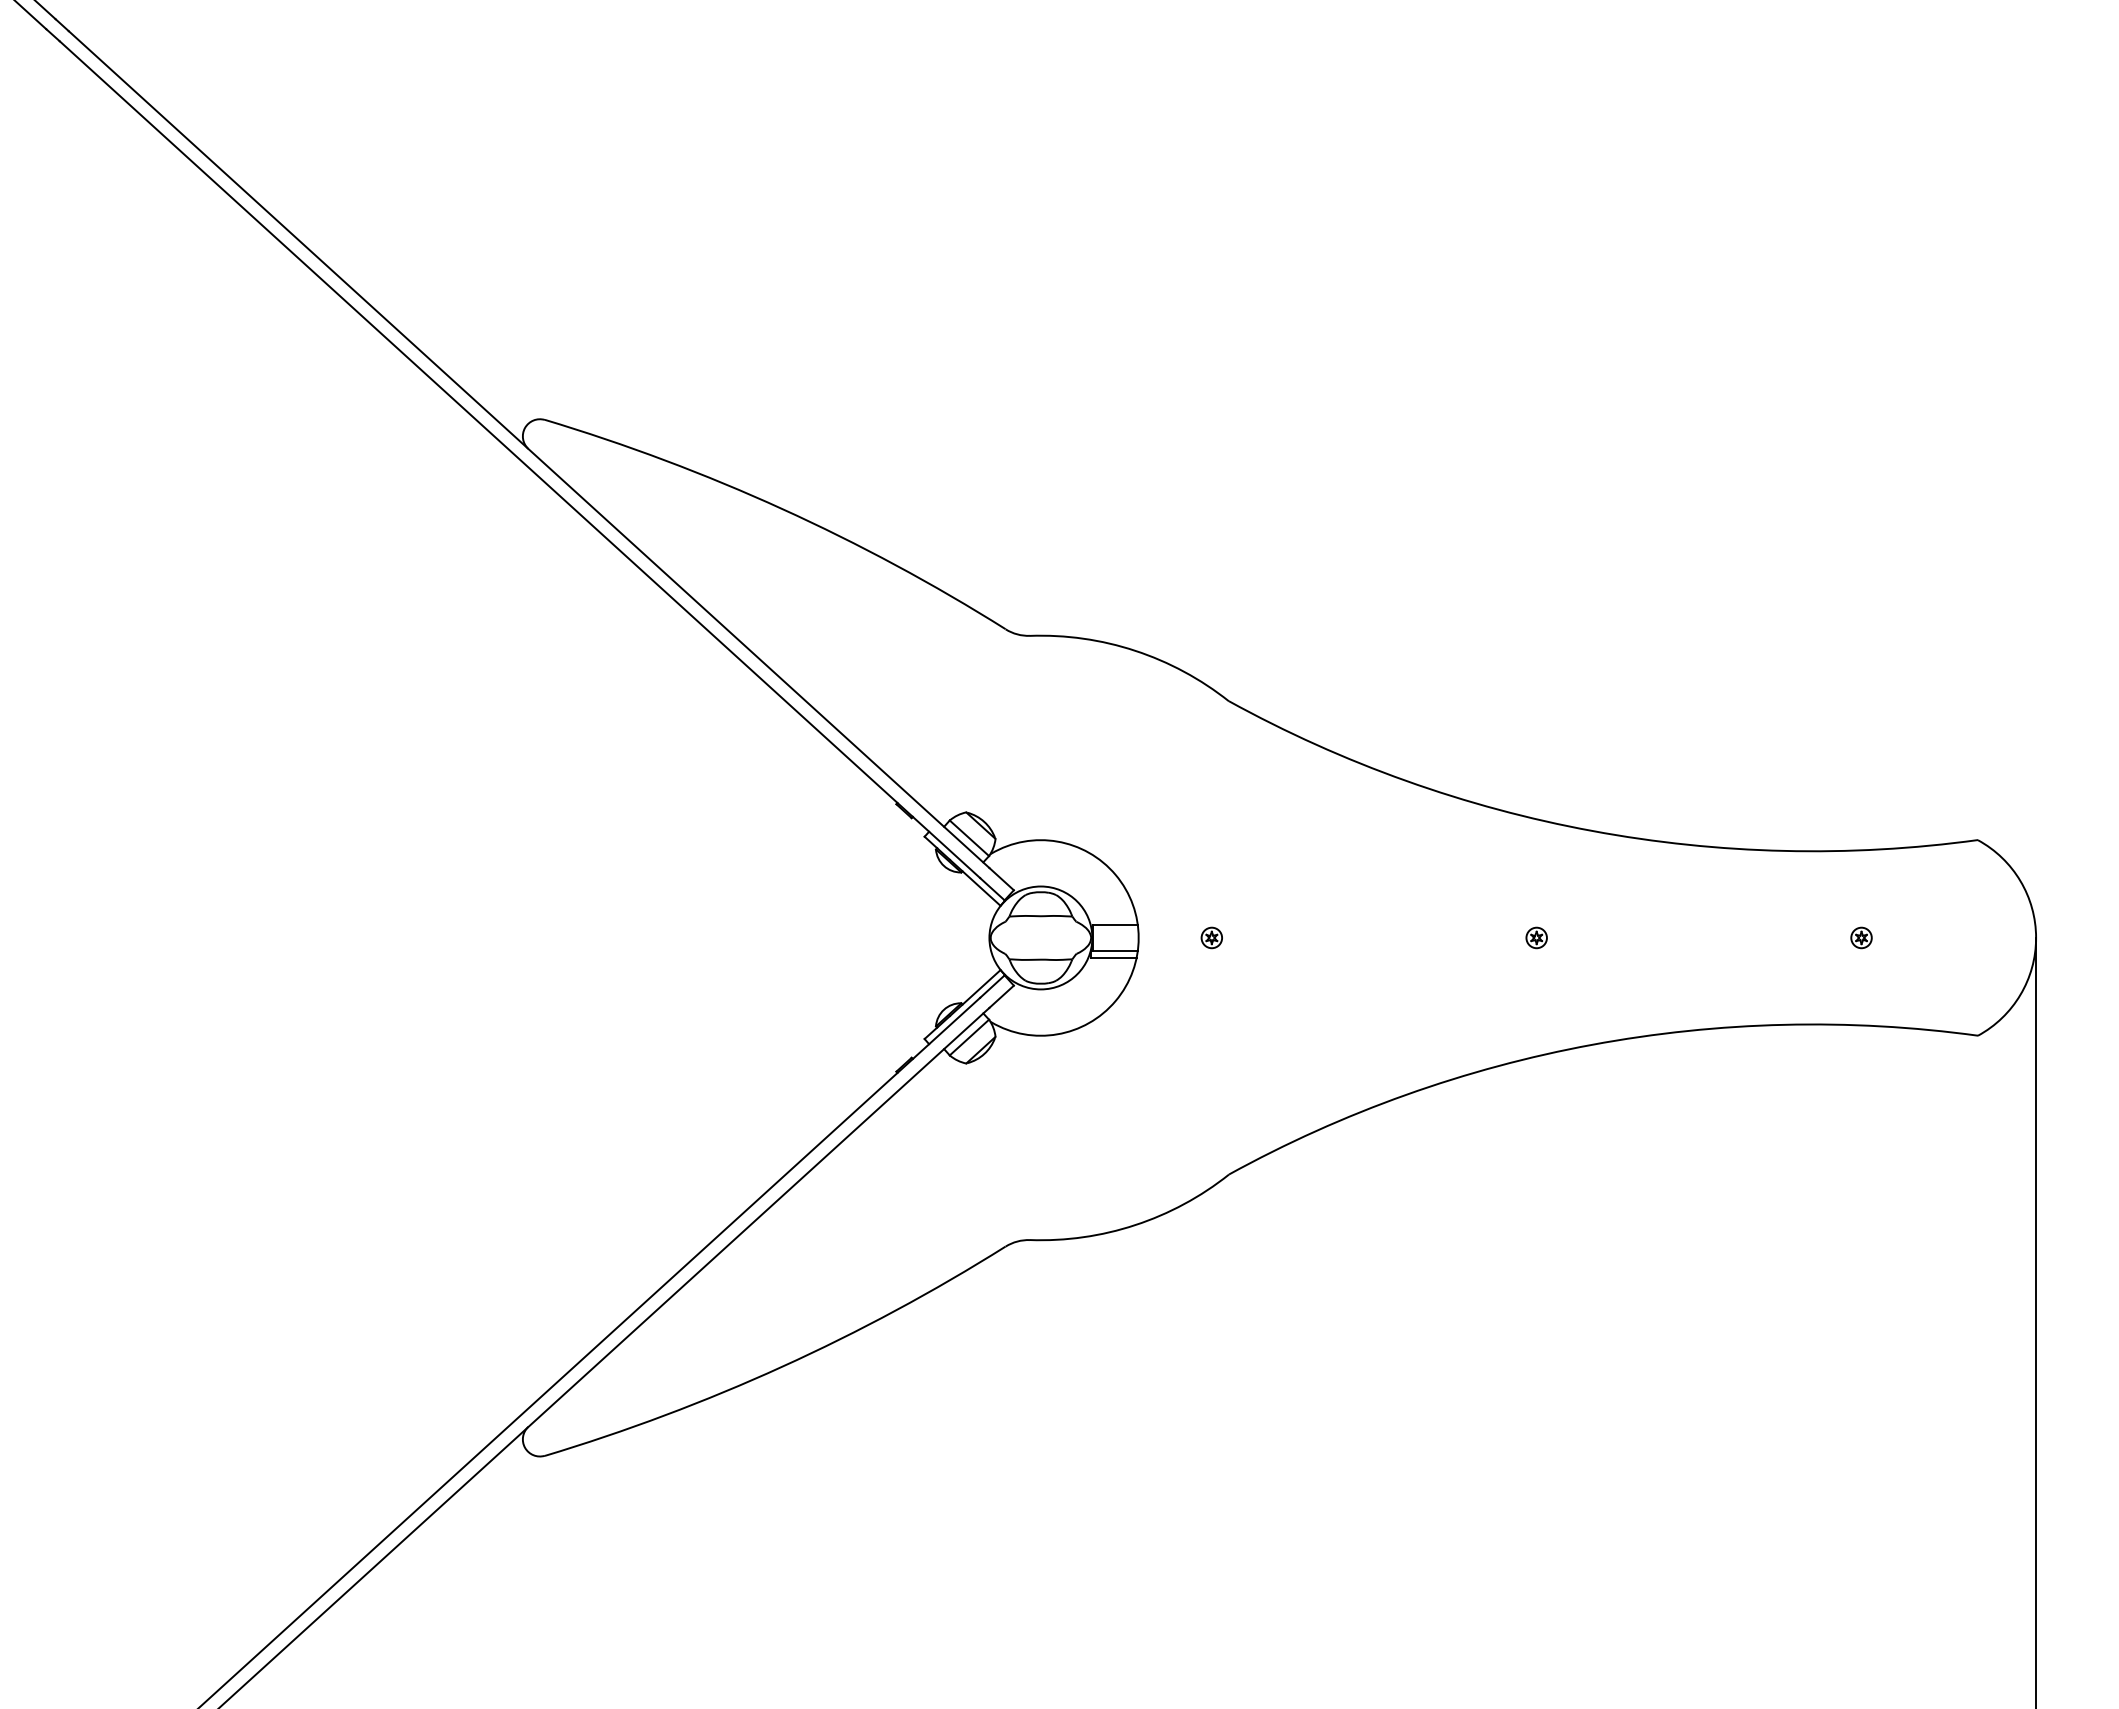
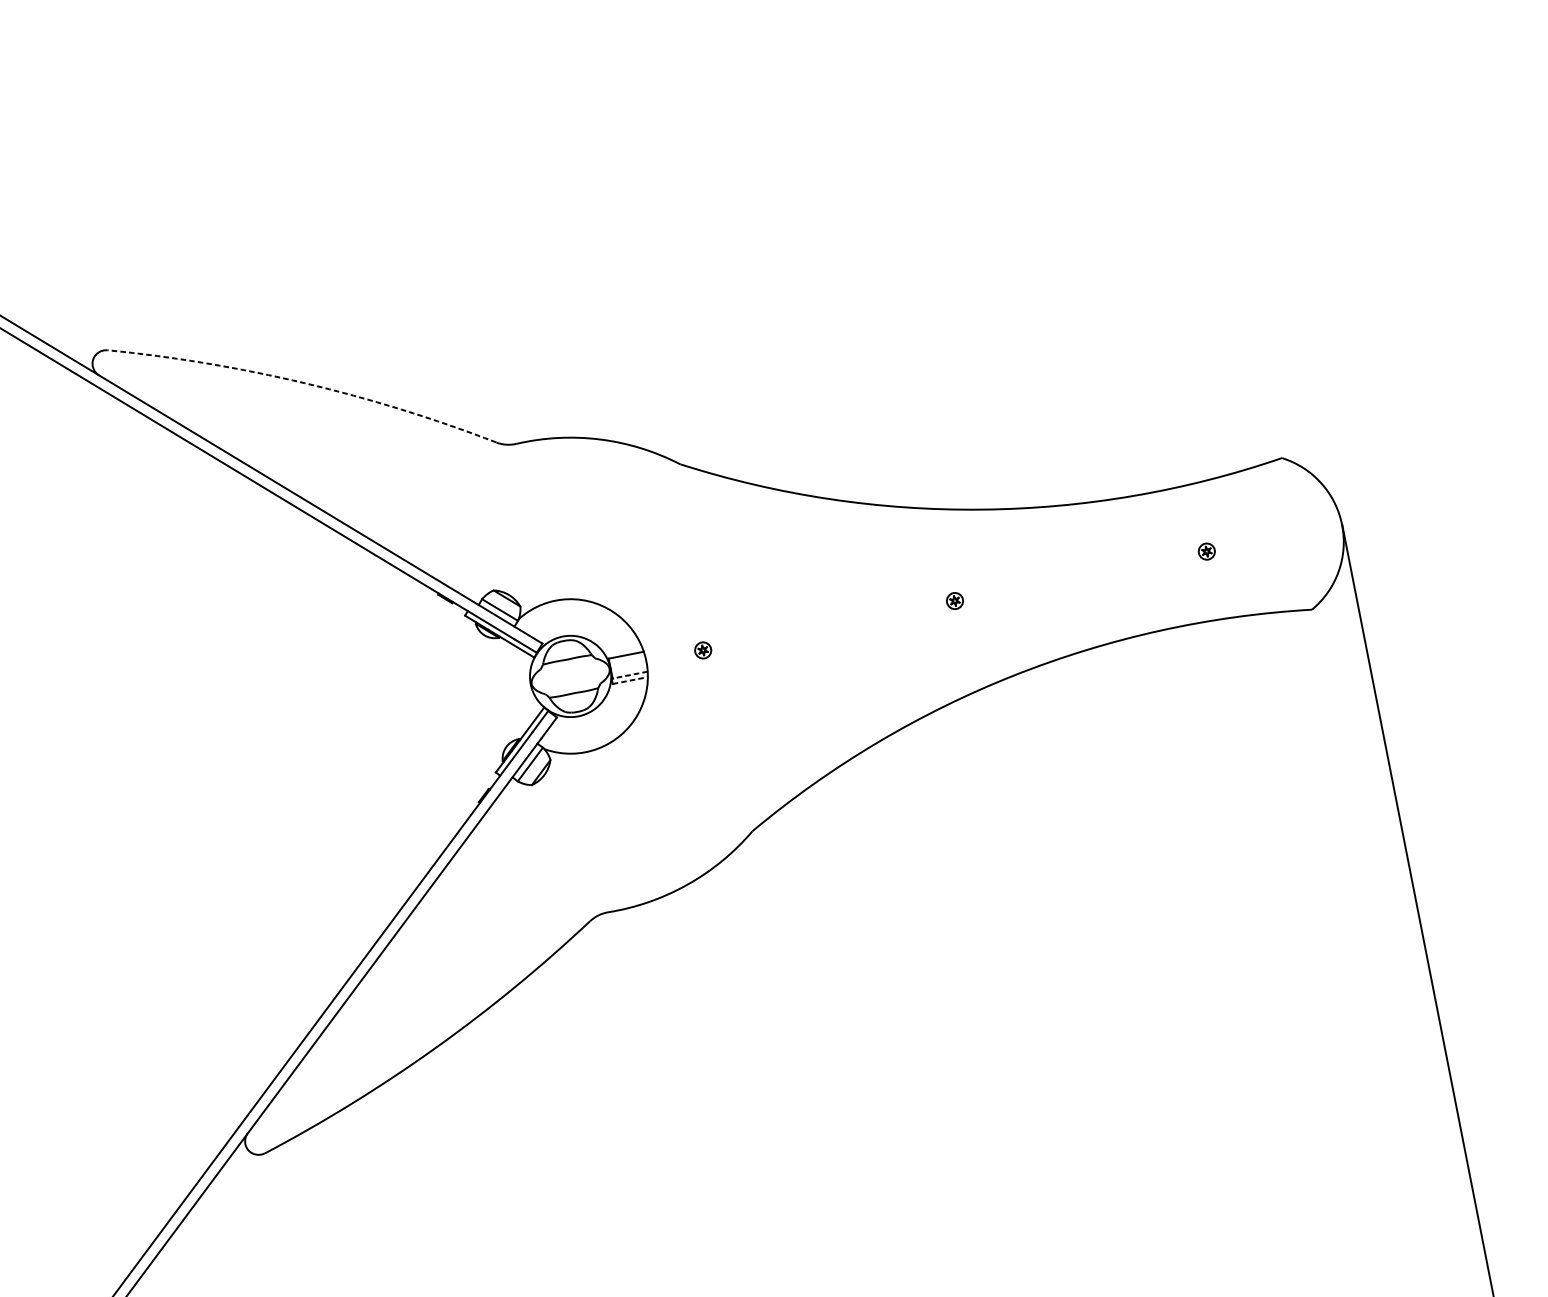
arc: (782, 509) -> (305, 383), solid -> dashed
line: (1114, 950) -> (629, 674), solid -> dashed
line: (1113, 957) -> (629, 680), solid -> dashed

